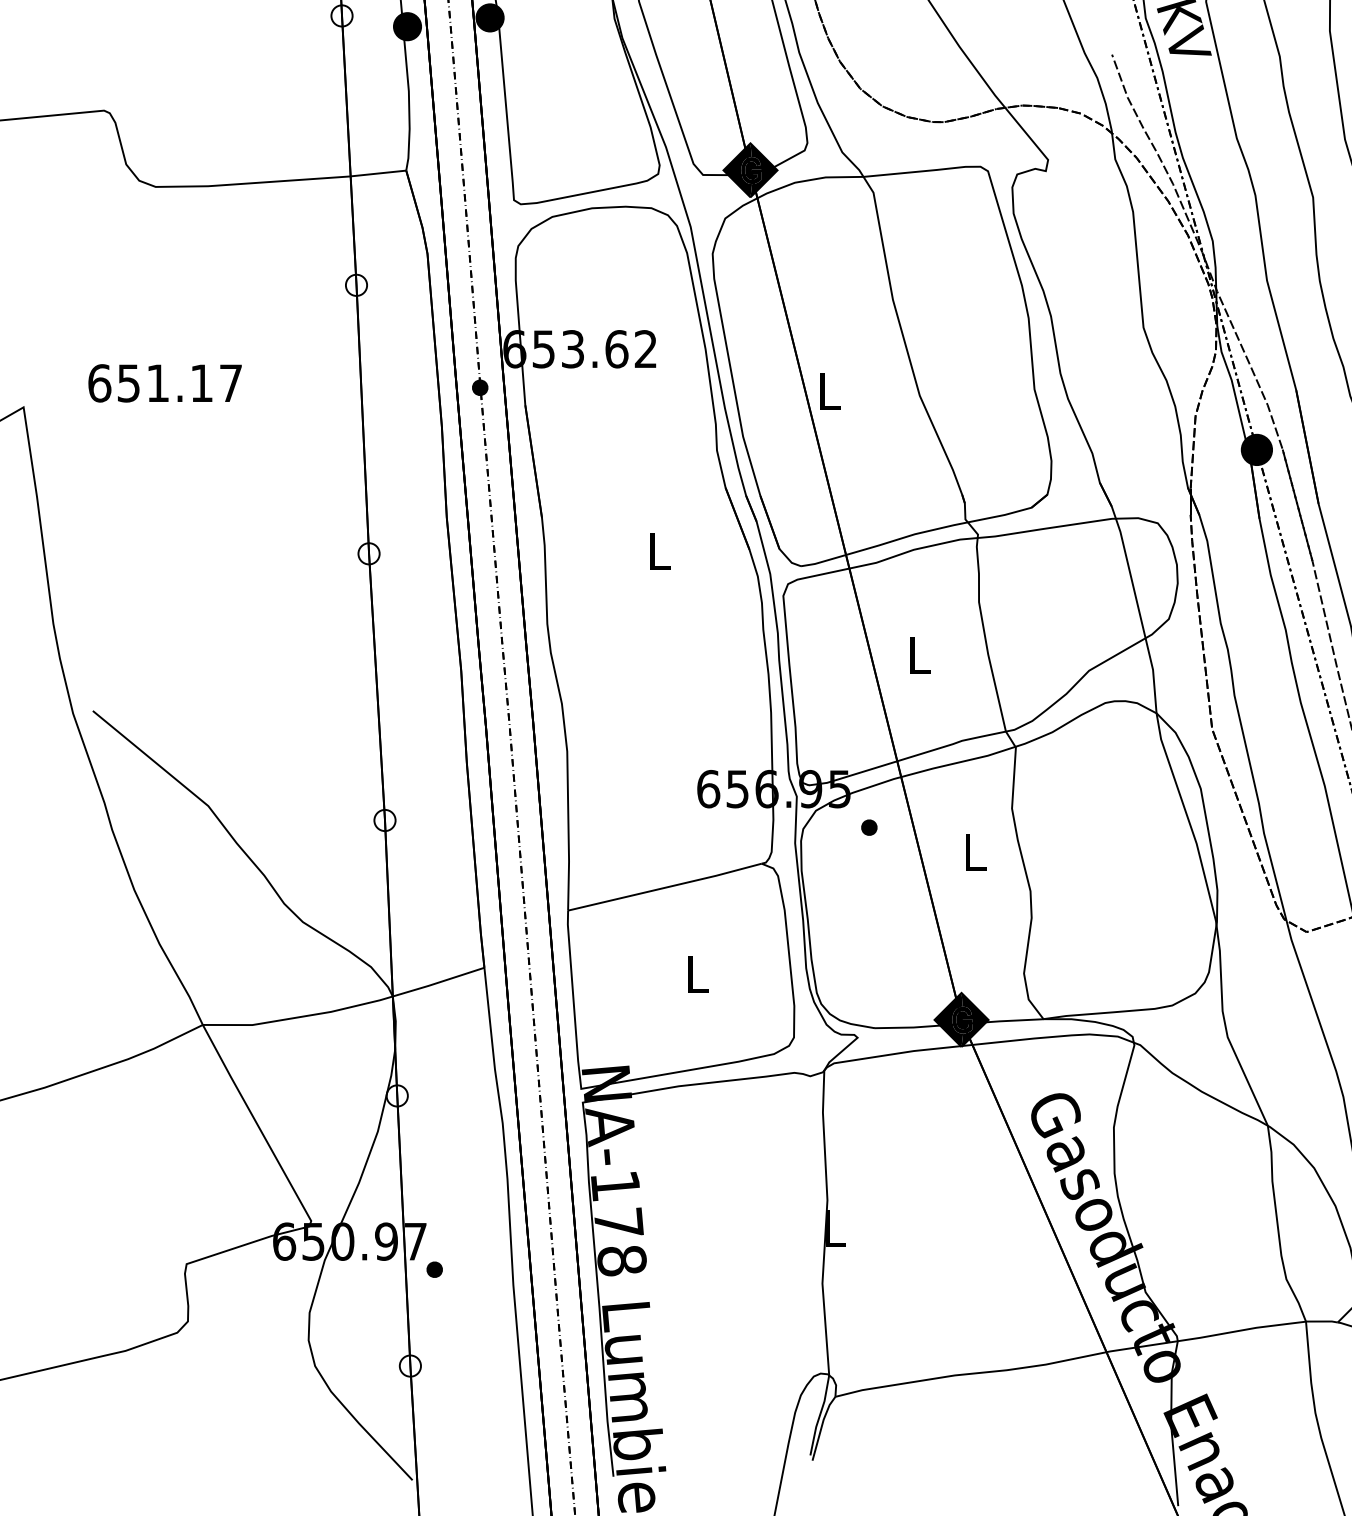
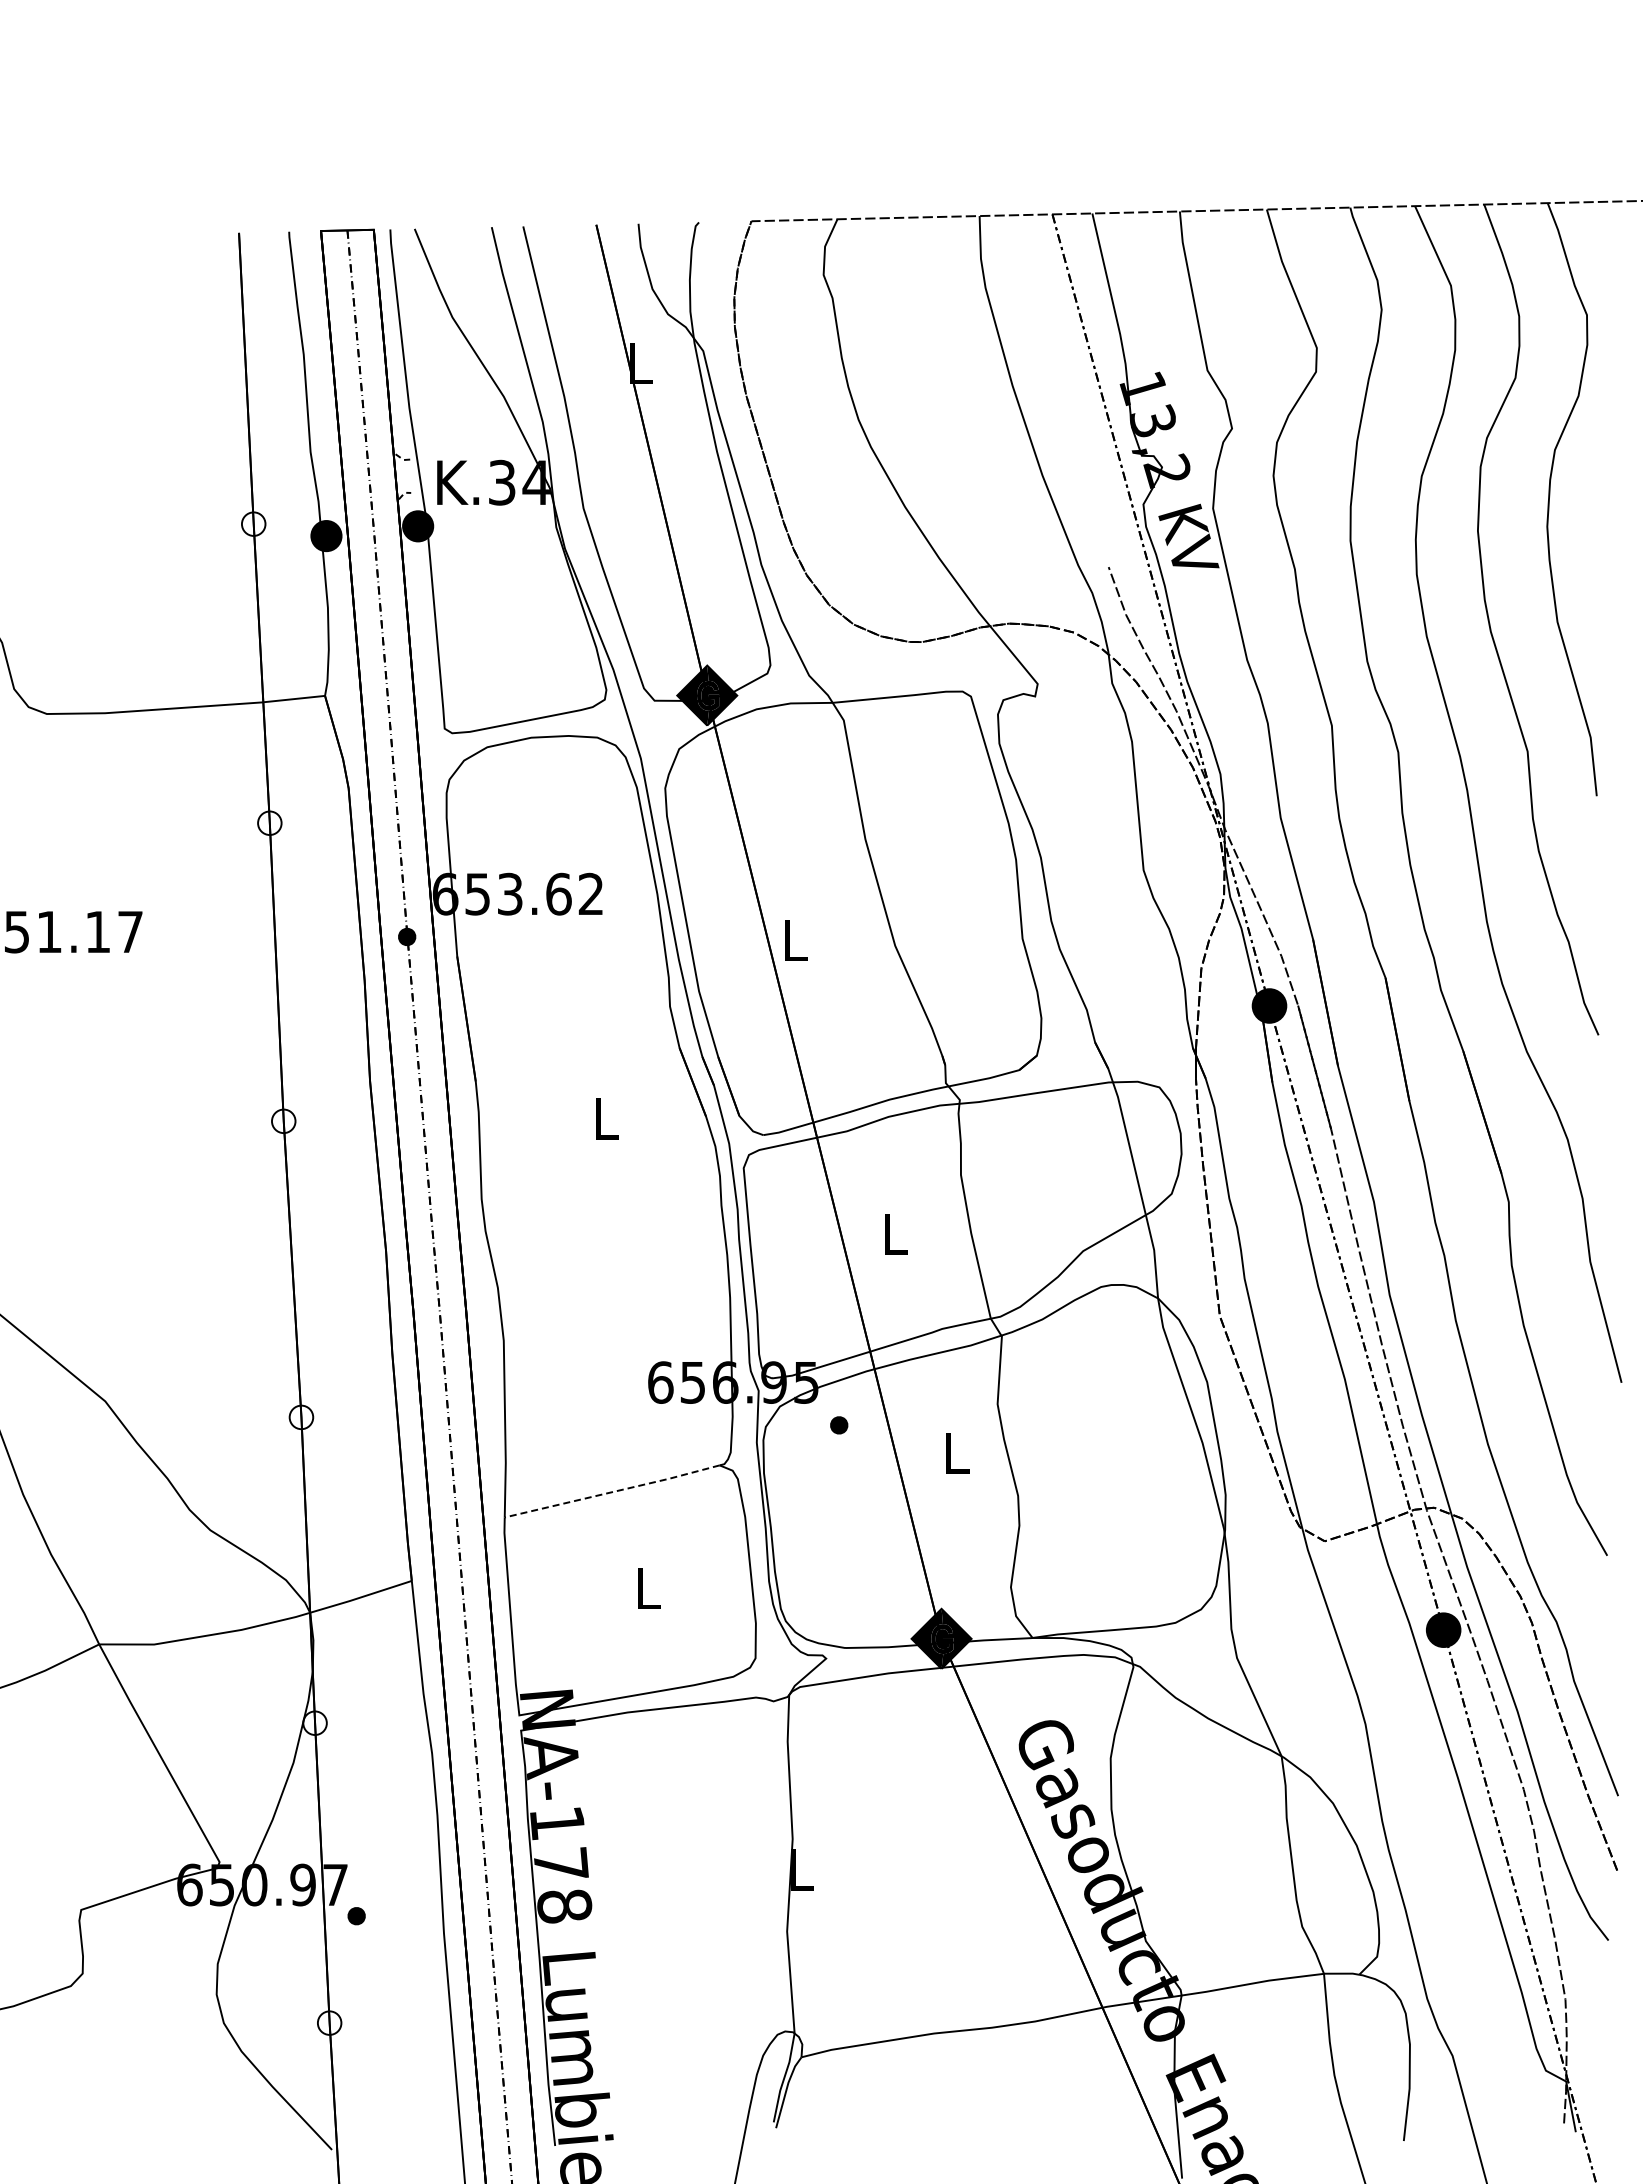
line: (665, 888) -> (612, 1492), solid -> dashed

